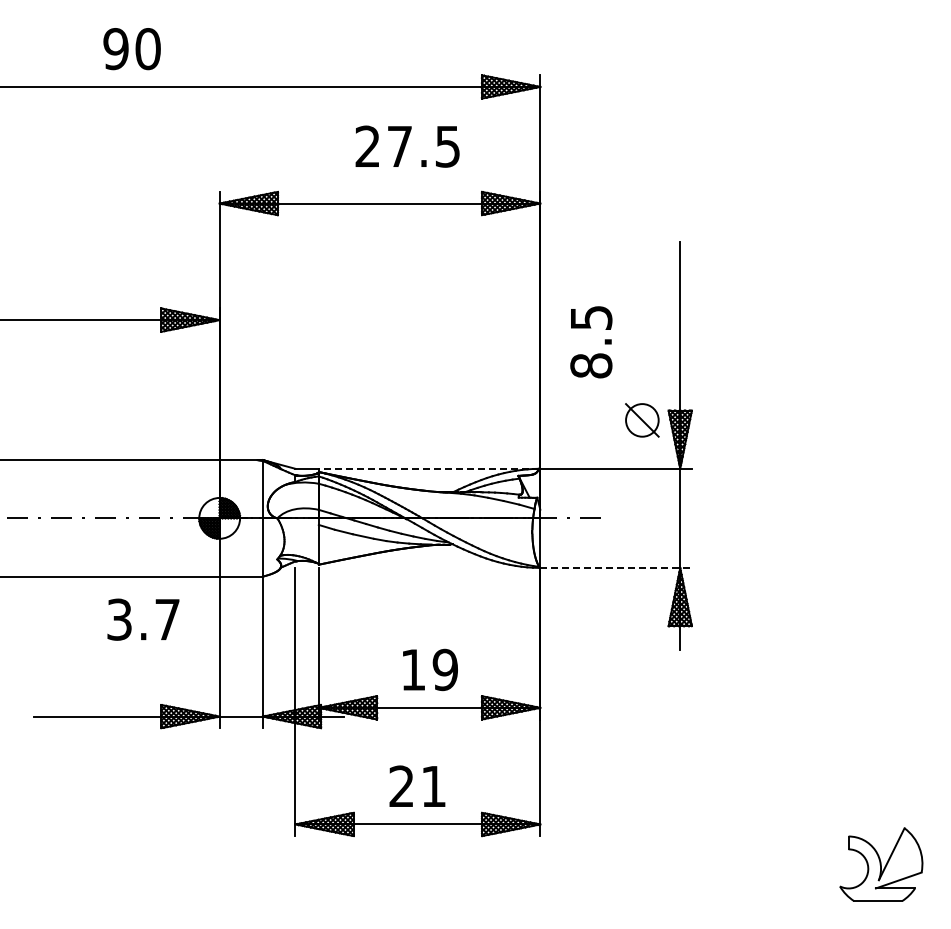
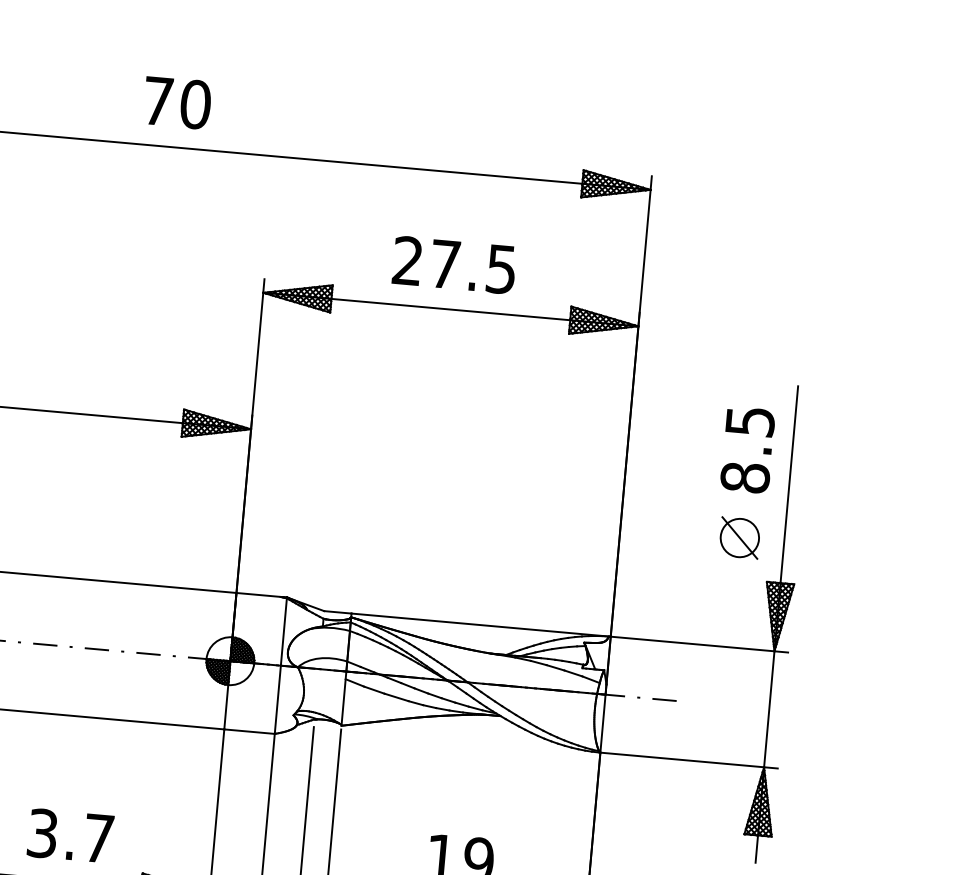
text: (115, 49) -> (157, 101), 90 -> 70
text: (407, 146) -> (454, 264), moved
text: (591, 342) -> (747, 450), moved
part: (642, 420) -> (740, 538), moved
line: (429, 468) -> (481, 624), dashed -> solid
line: (616, 567) -> (689, 760), dashed -> solid
text: (143, 619) -> (70, 835), moved

